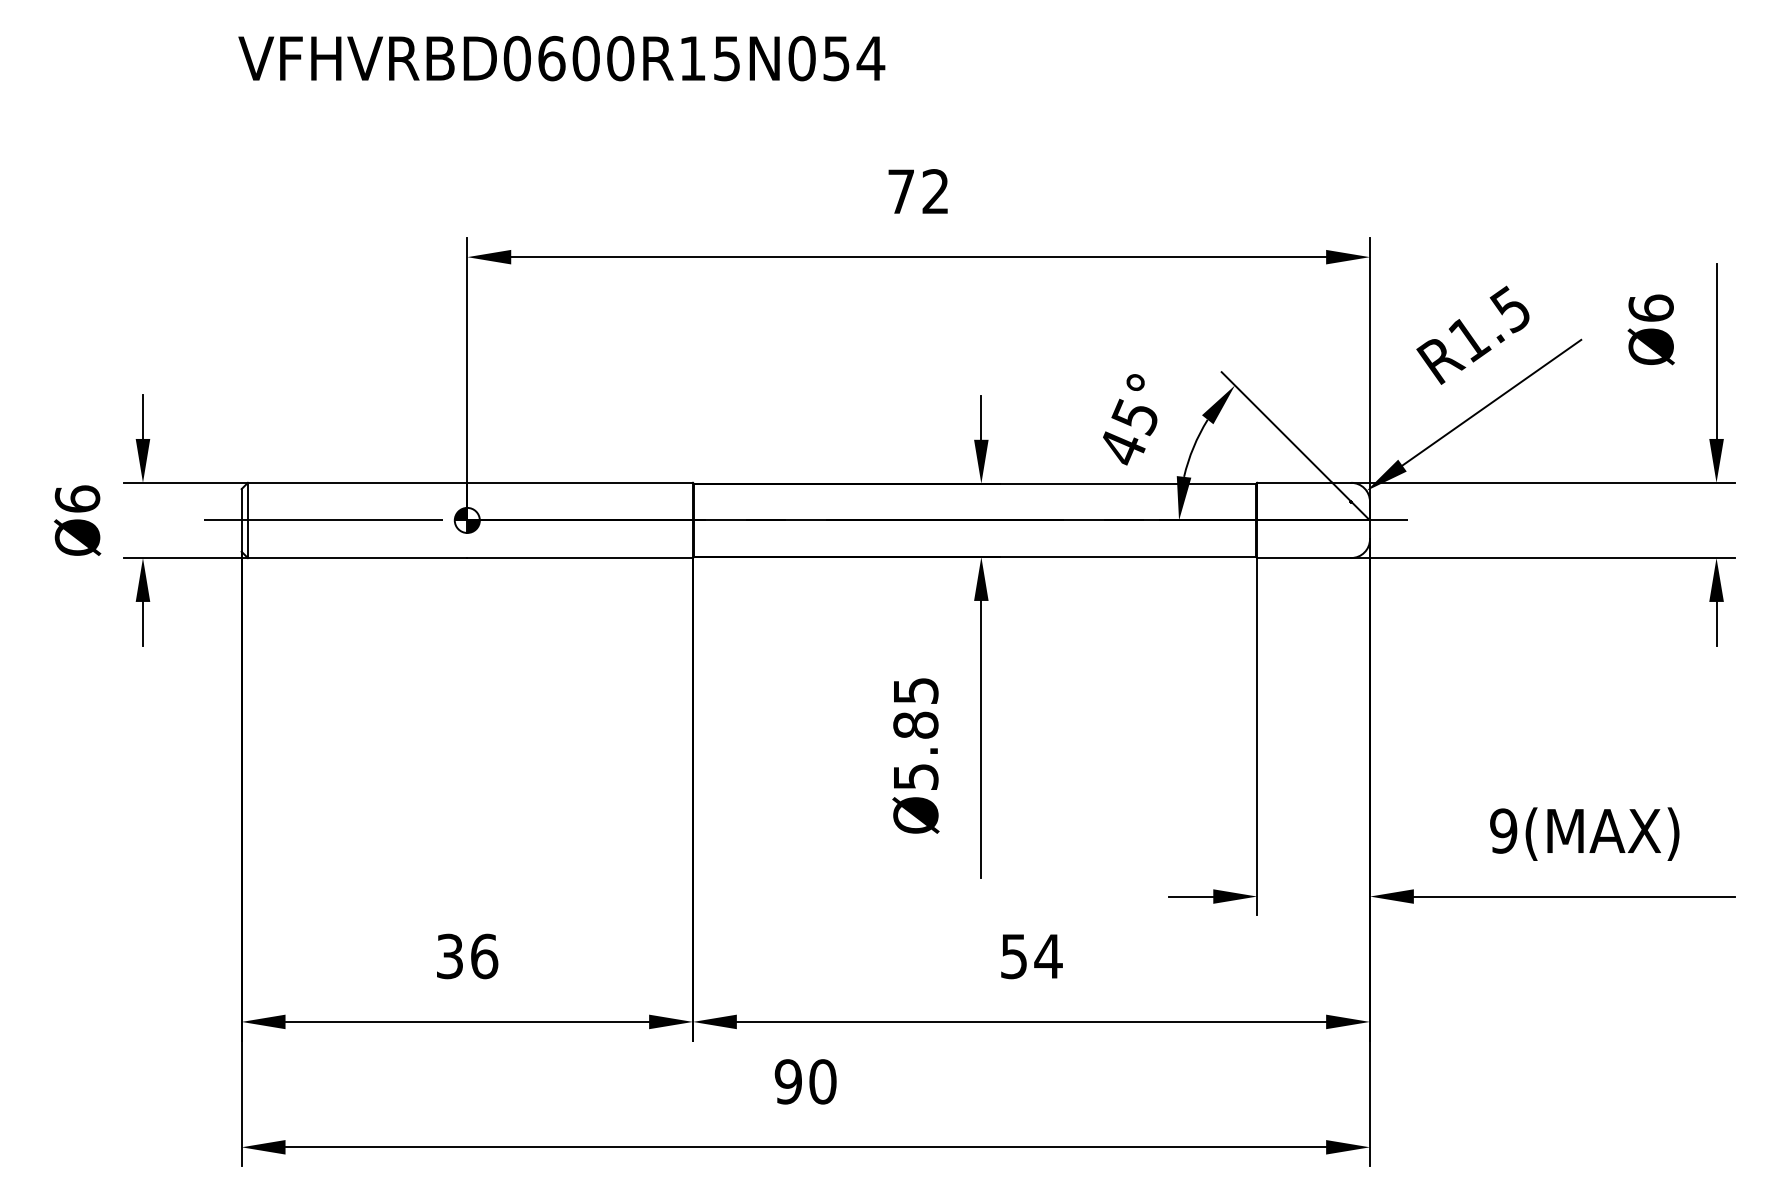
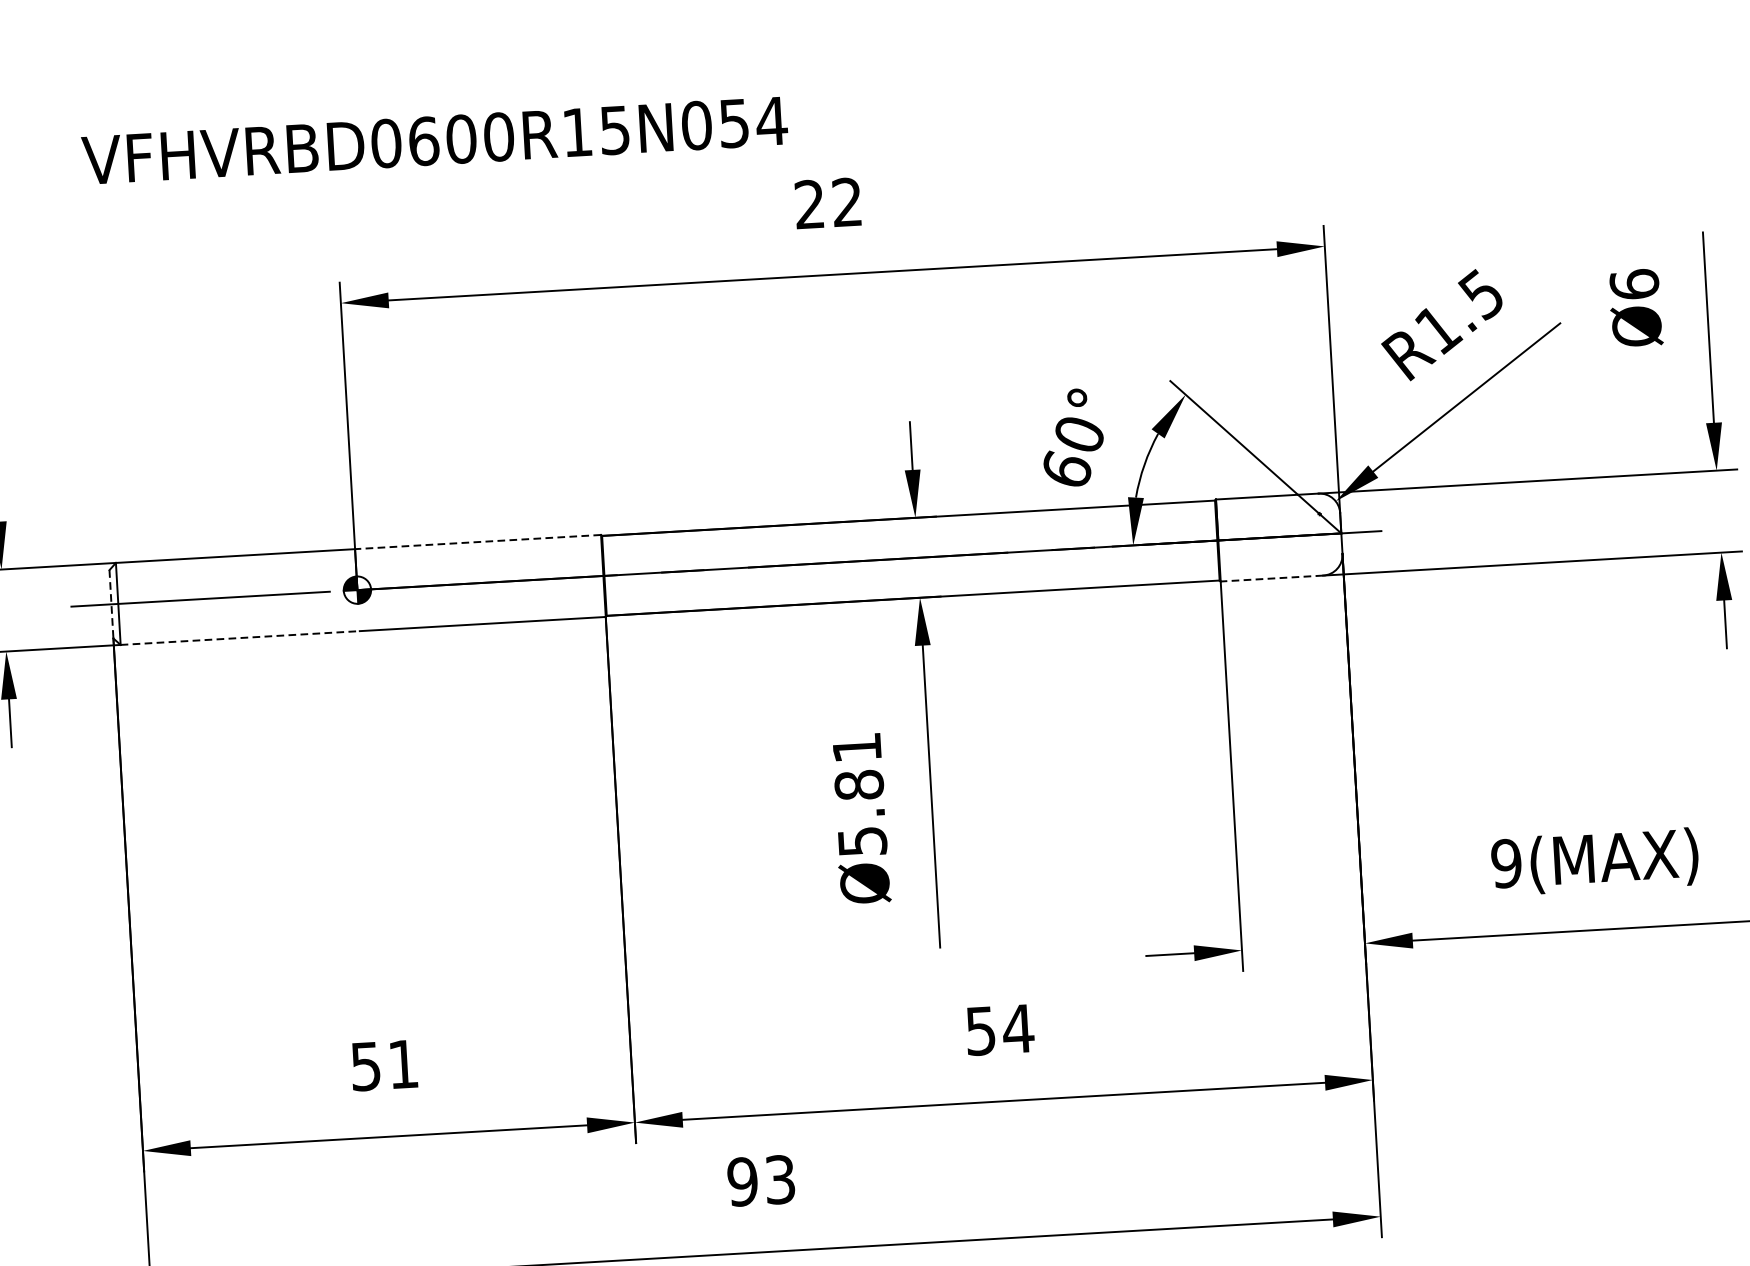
text: (561, 58) -> (434, 140), moved
text: (900, 191) -> (808, 204), 72 -> 22
text: (1129, 431) -> (1073, 451), 45° -> 60°
line: (580, 482) -> (478, 541), solid -> dashed
line: (241, 520) -> (111, 604), solid -> dashed
line: (357, 558) -> (240, 638), solid -> dashed
line: (1303, 558) -> (1271, 579), solid -> dashed
text: (916, 690) -> (857, 747), Ø5.85 -> Ø5.81
text: (467, 956) -> (385, 1065), 36 -> 51
text: (822, 1081) -> (779, 1179), 90 -> 93

